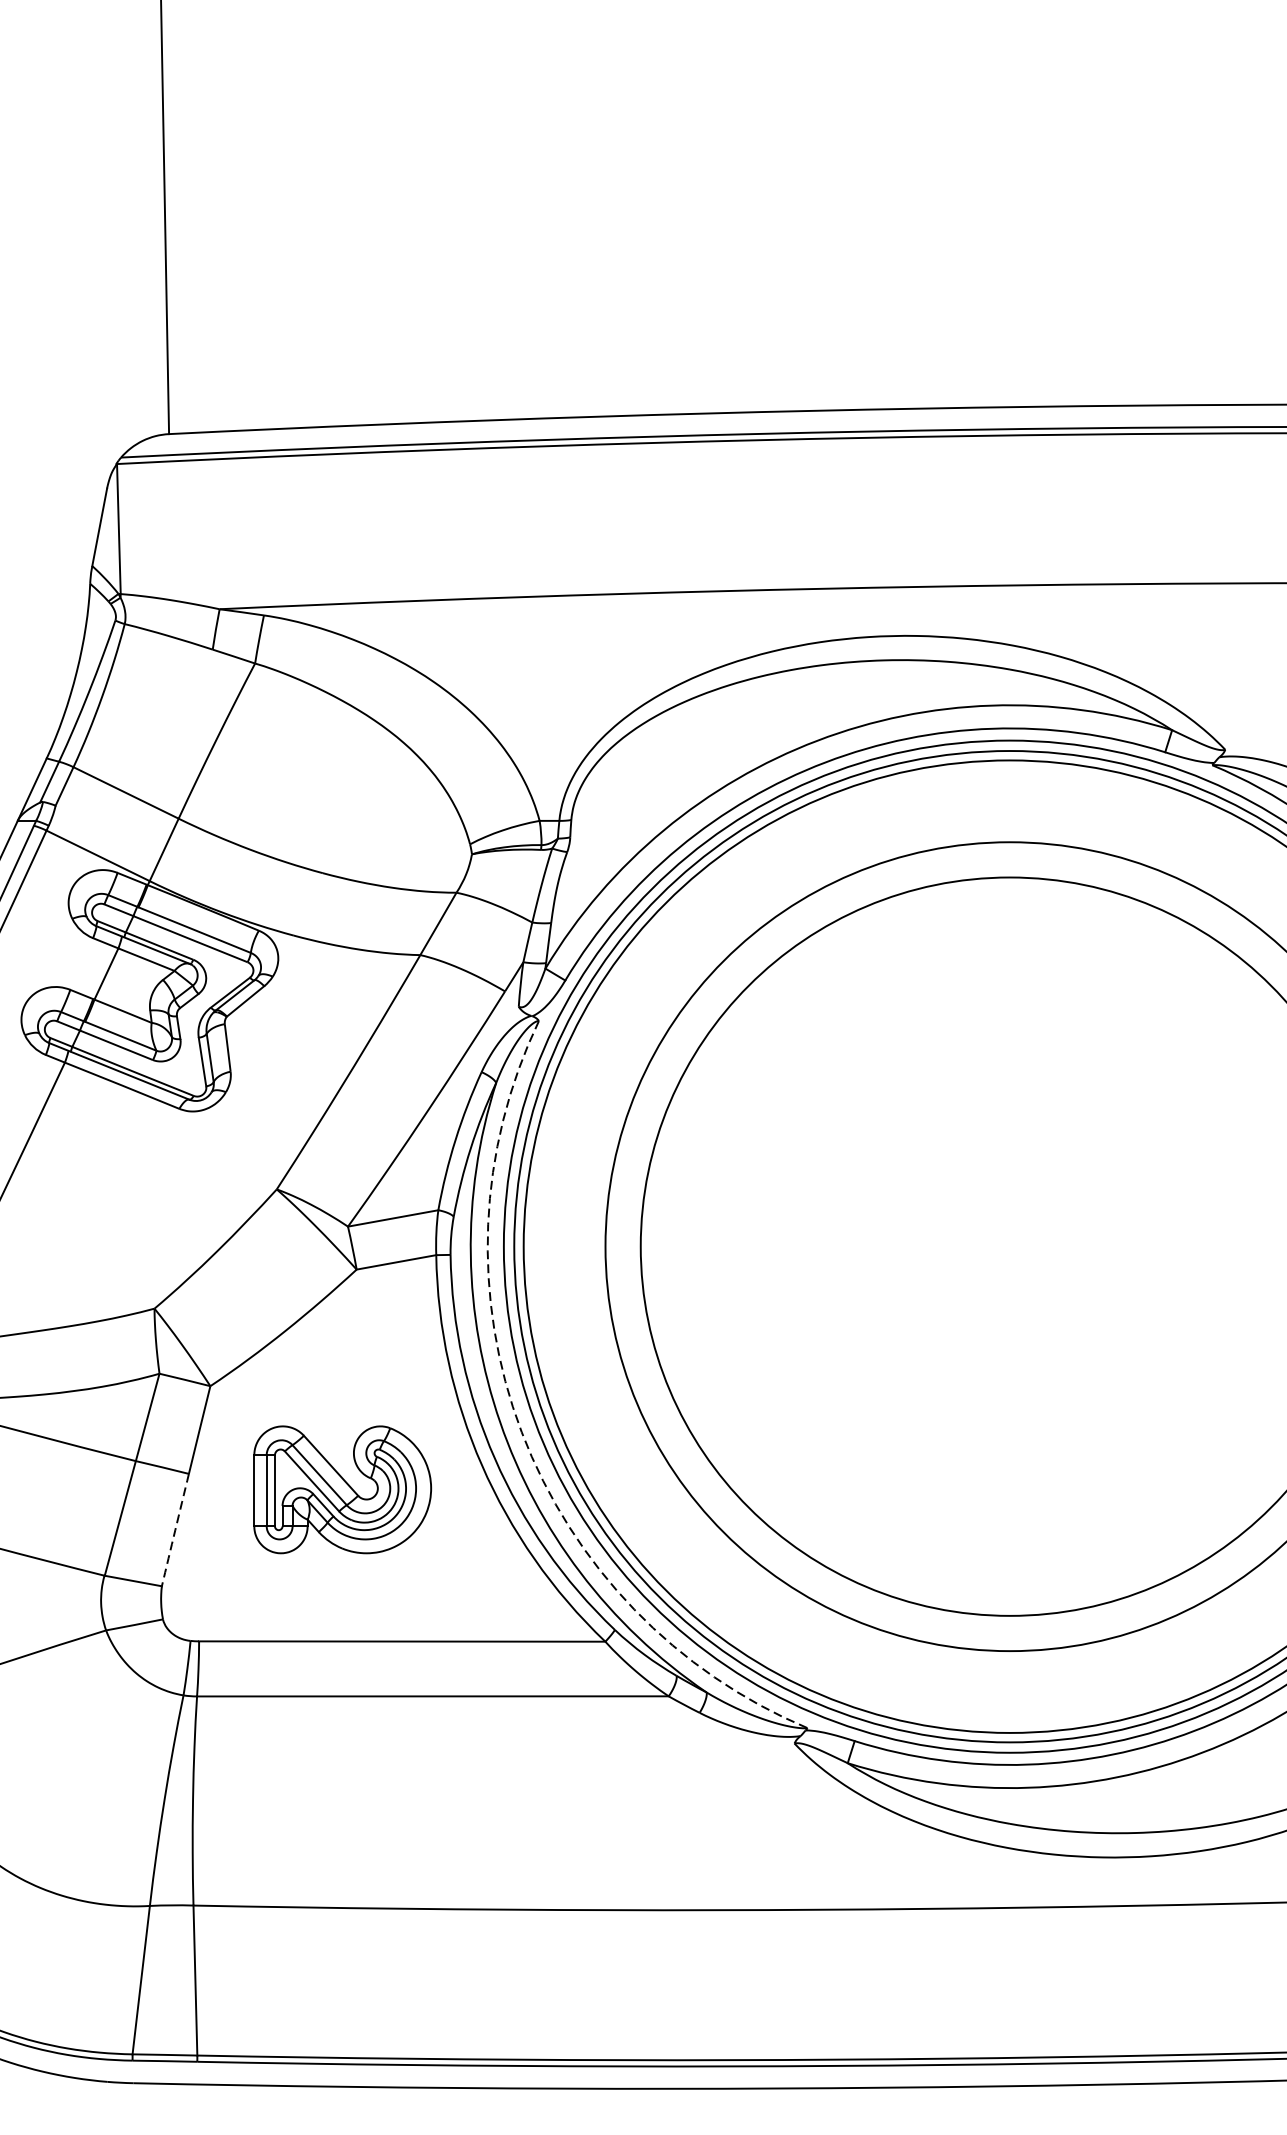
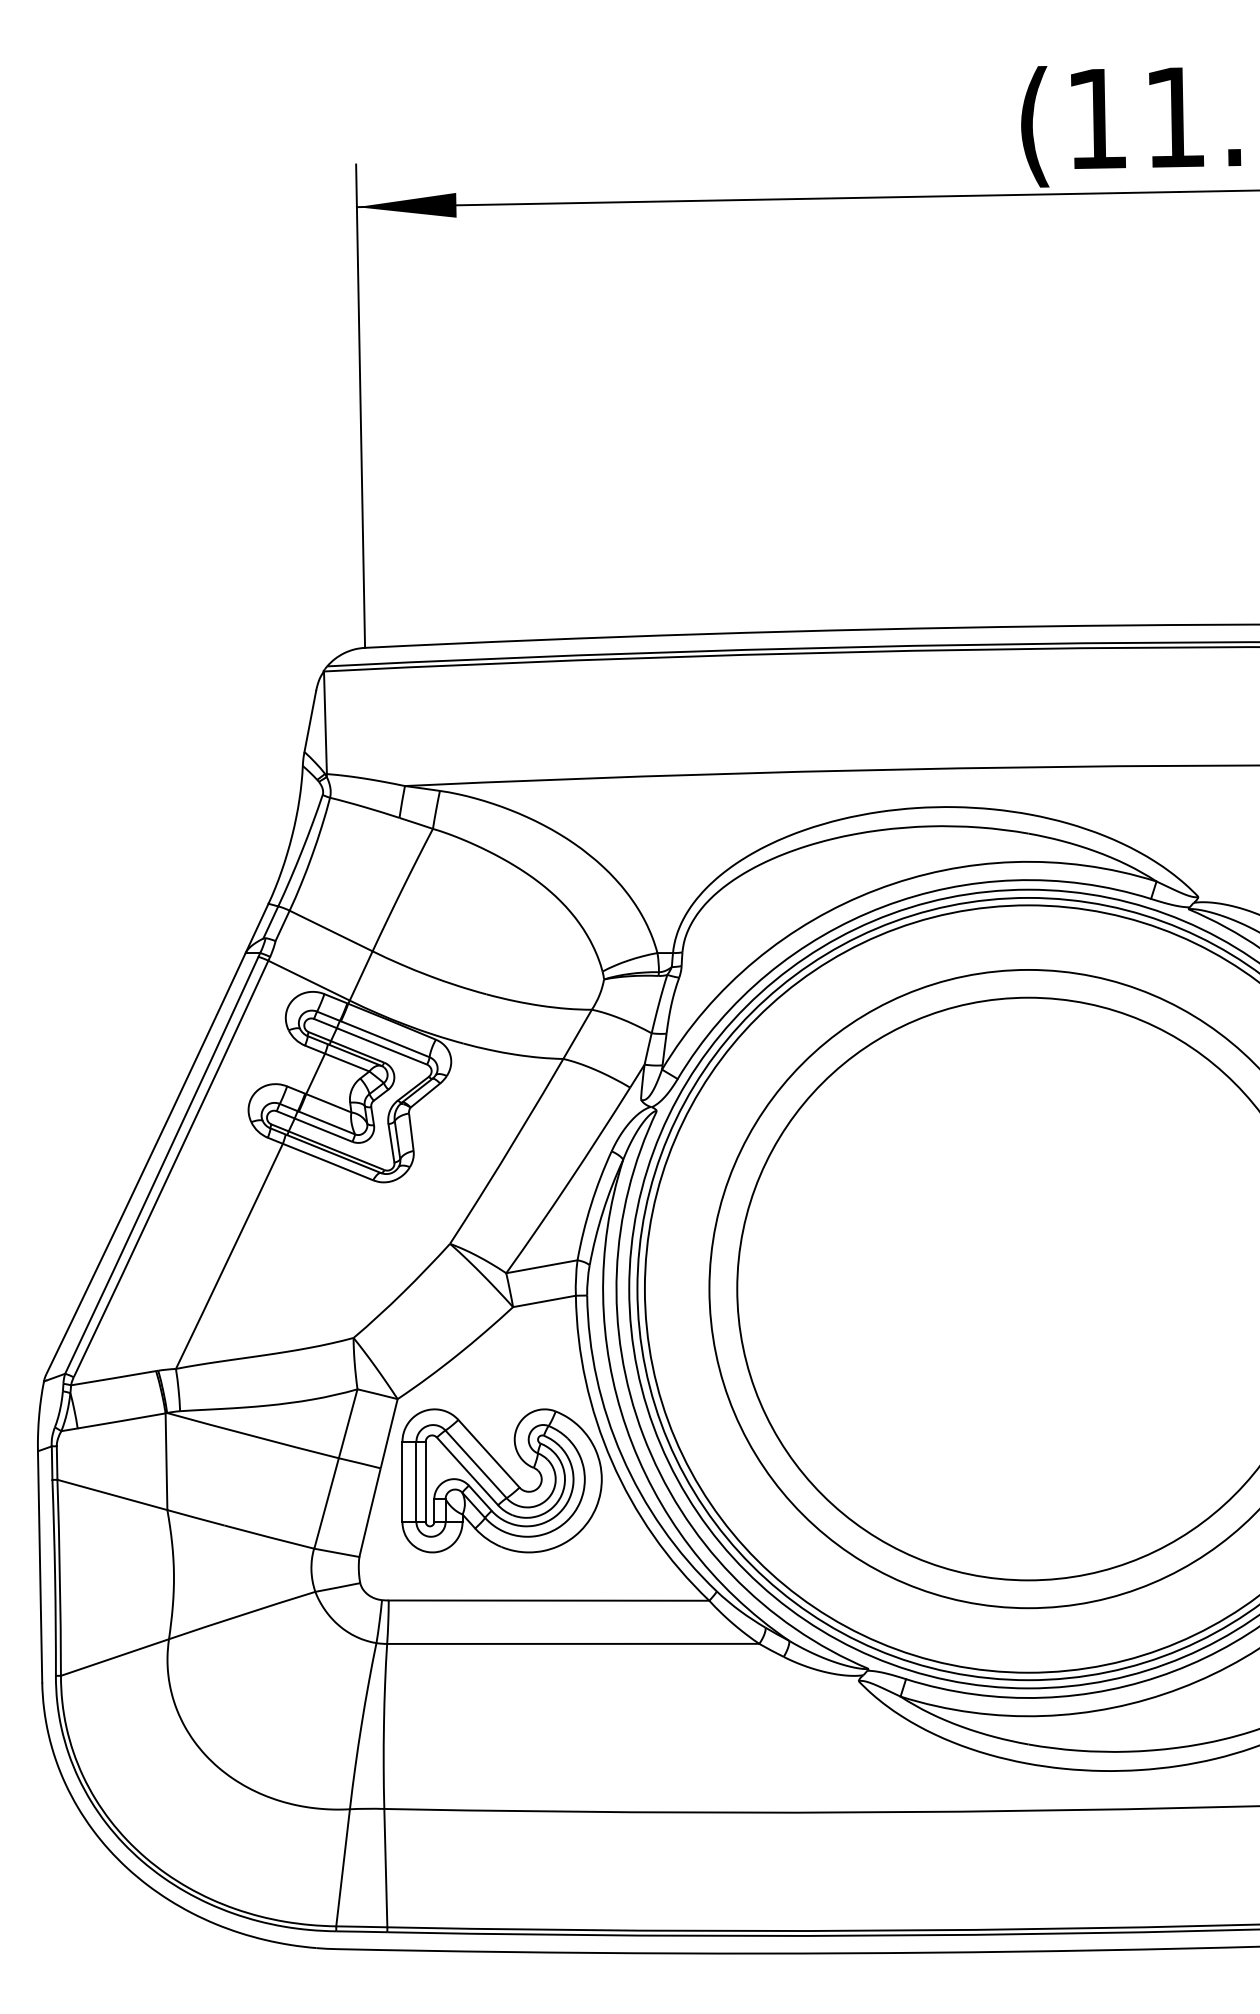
arc: (521, 1432) -> (643, 1435), dashed -> solid
part: (341, 1489) -> (501, 1480), size x1.43
arc: (175, 1529) -> (370, 1512), dashed -> solid

